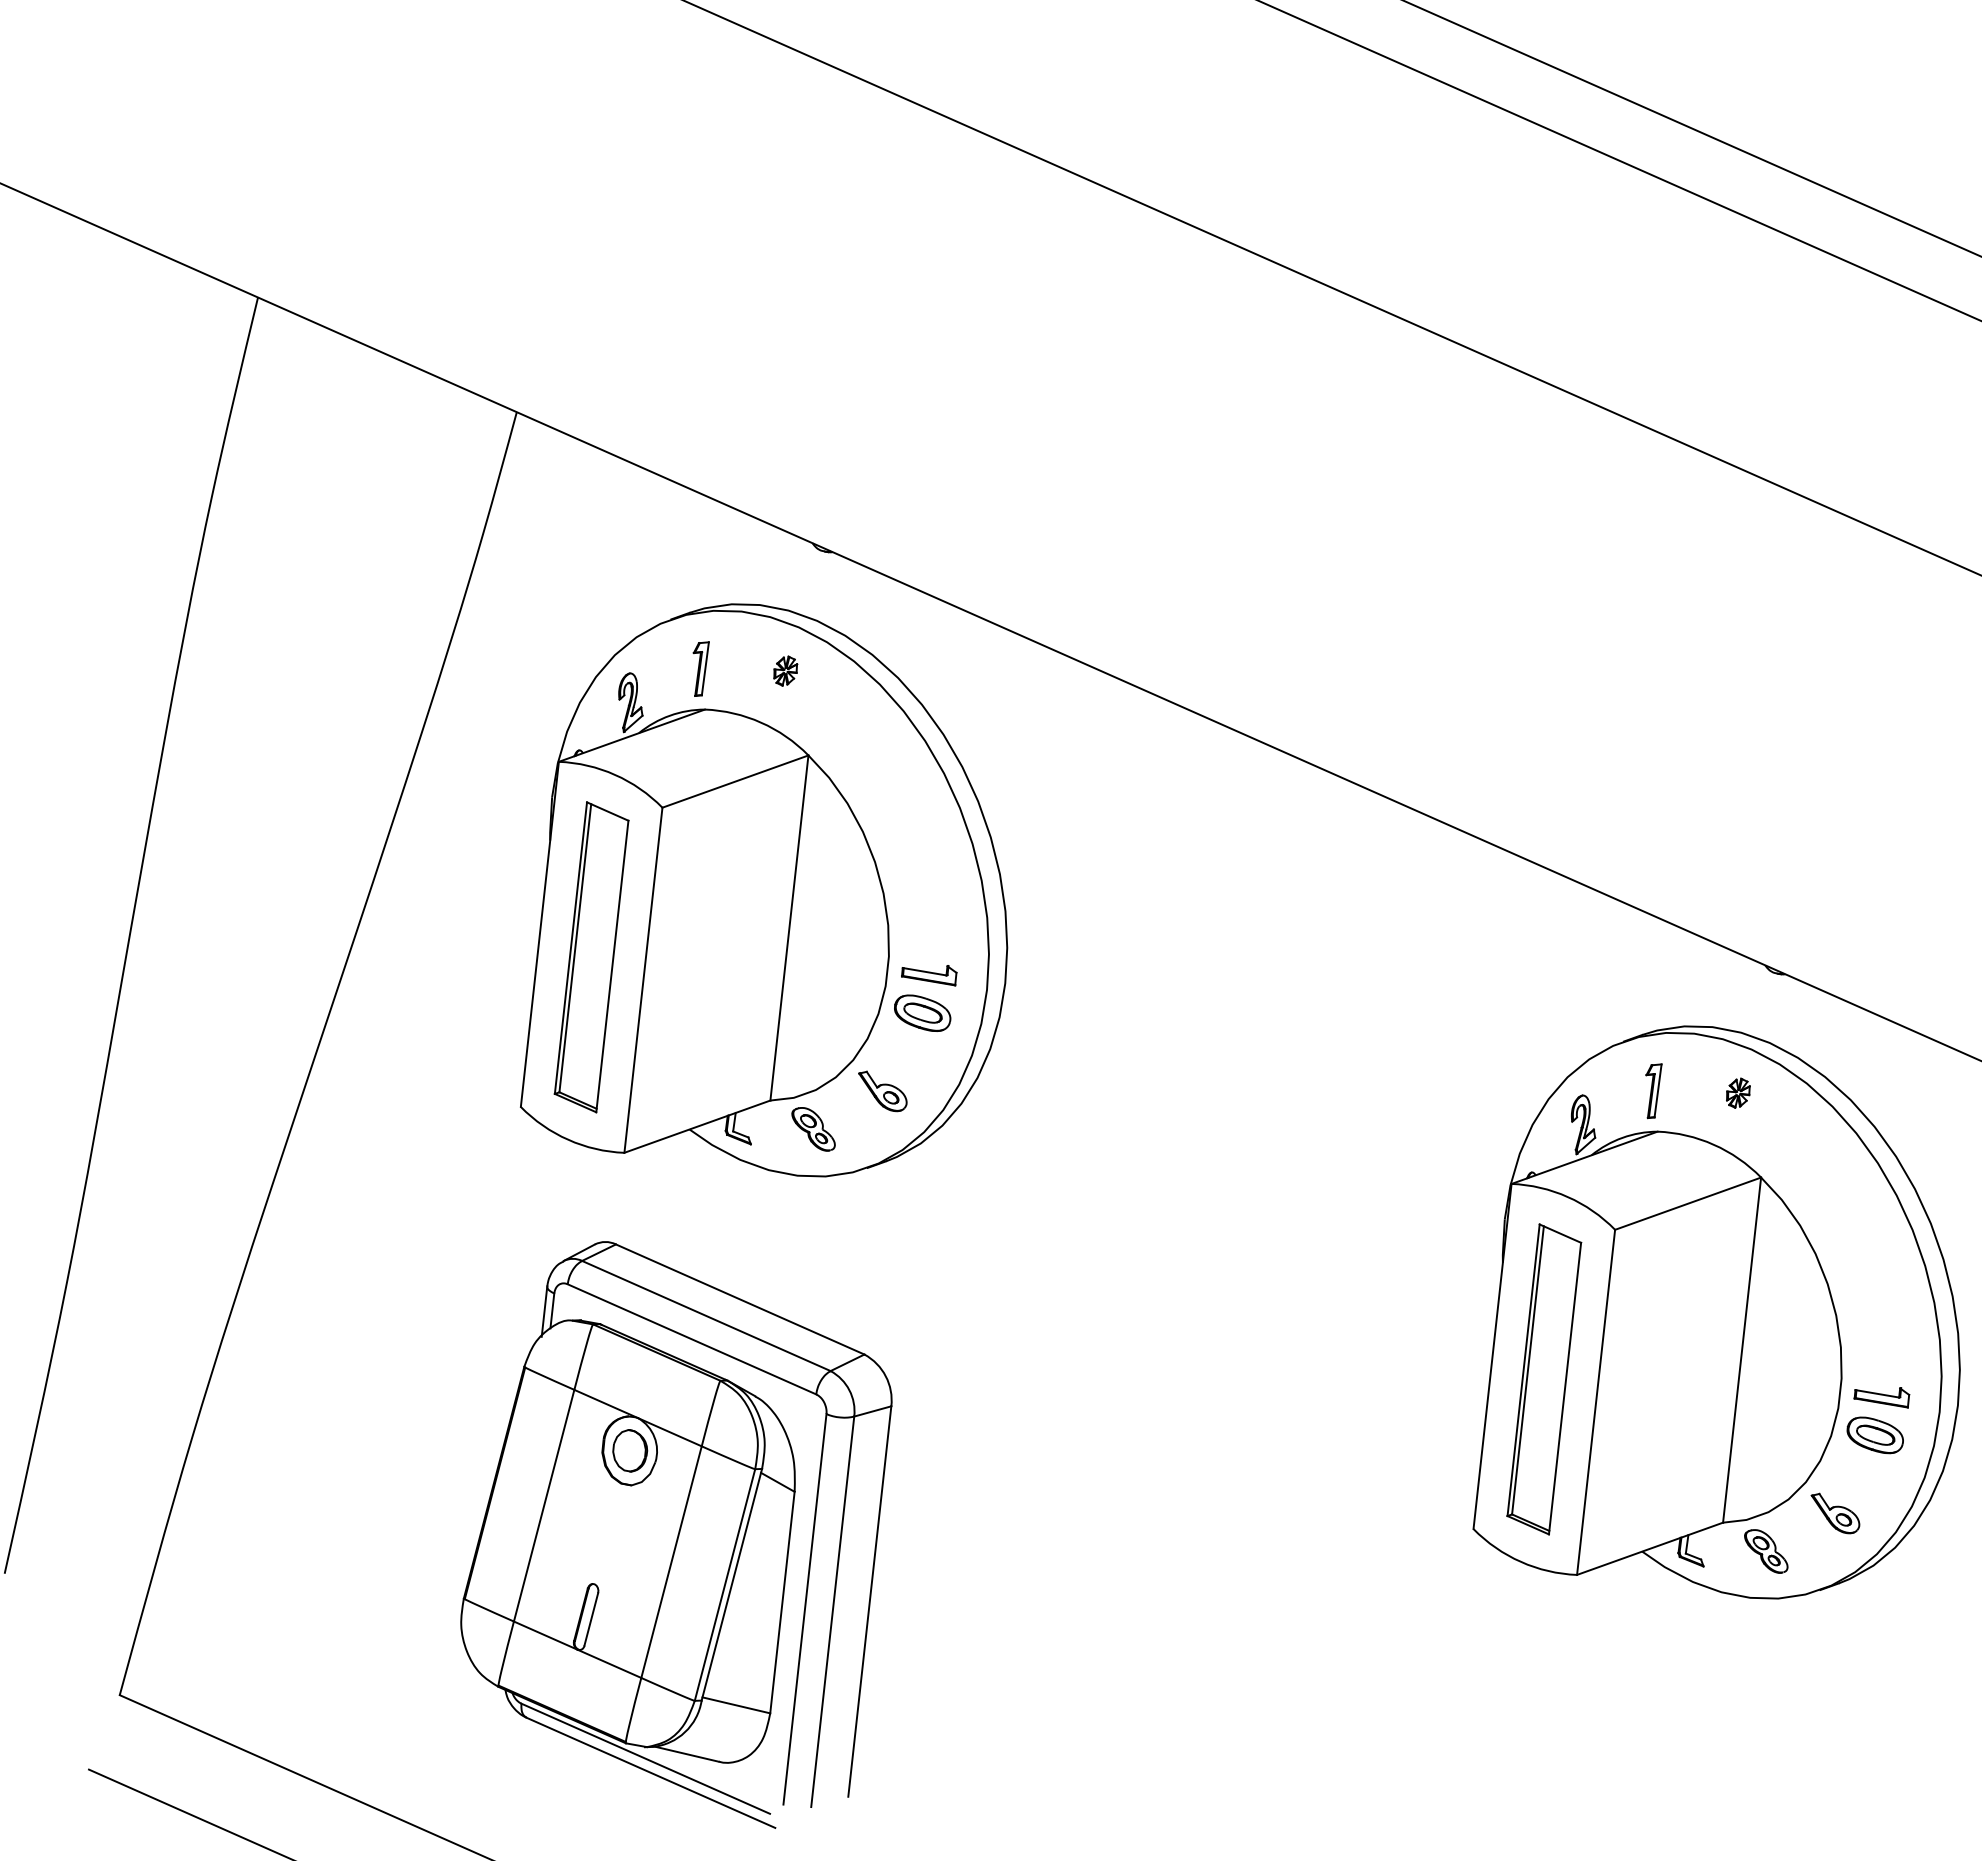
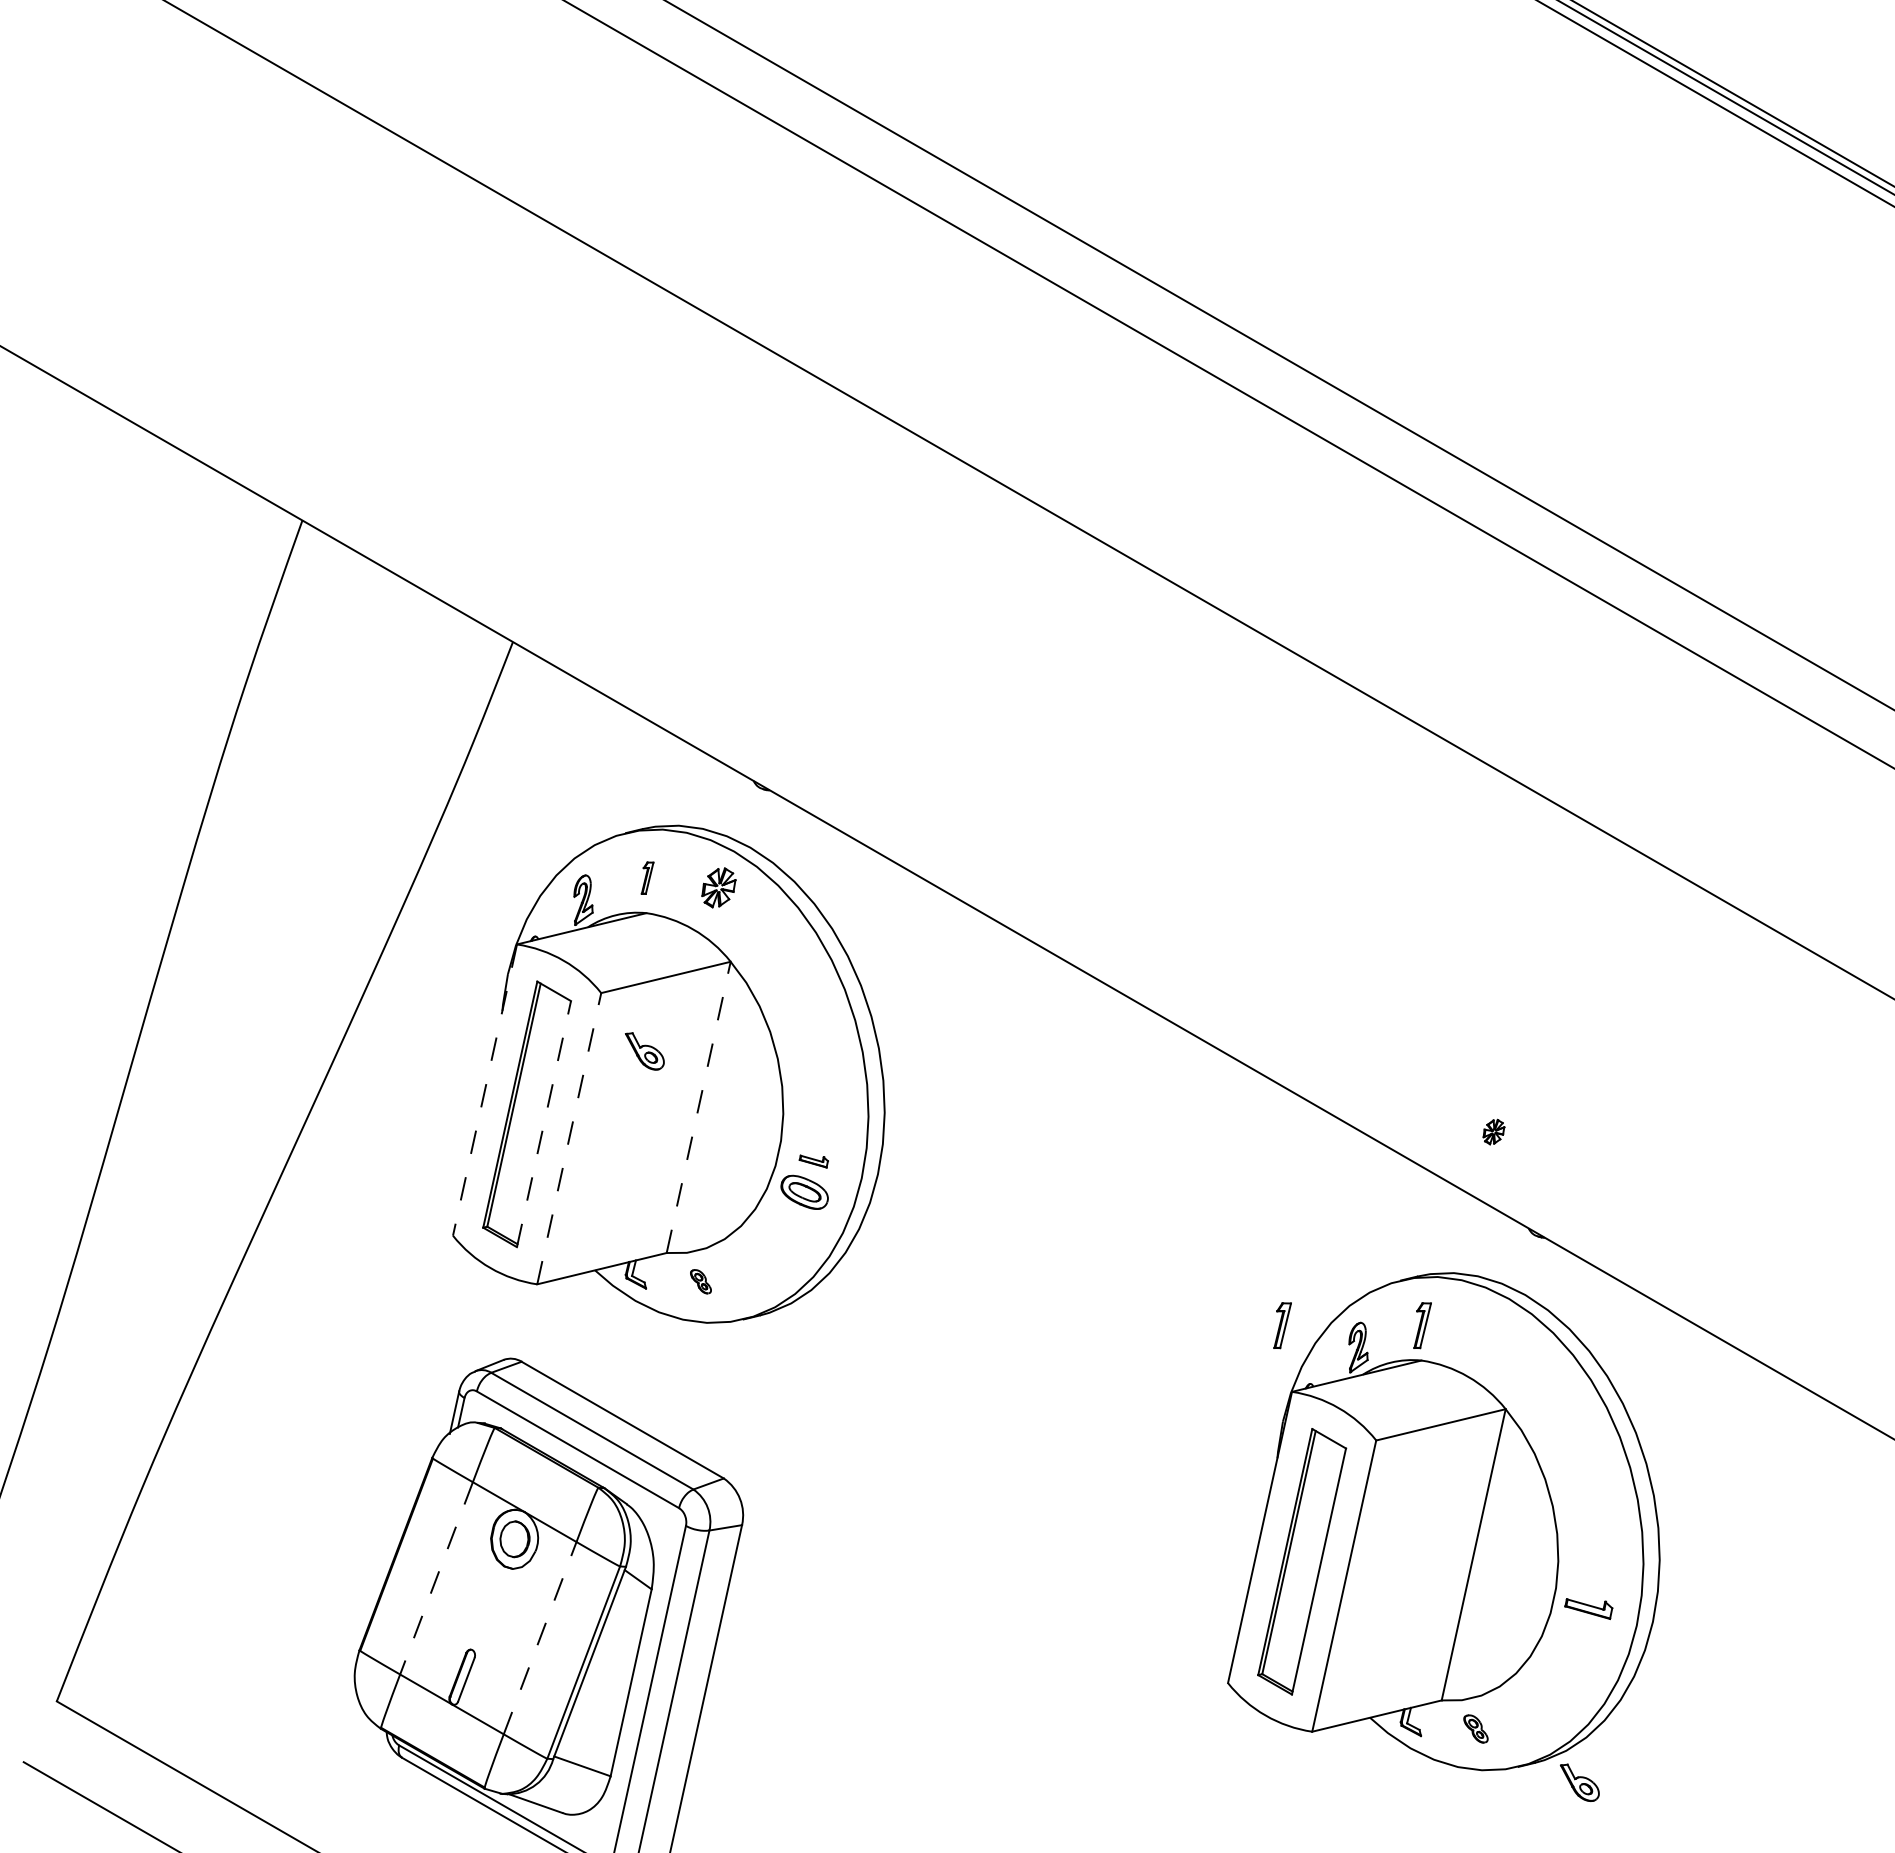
part: (701, 668) -> (647, 877), size x0.7
part: (785, 670) -> (718, 887), size x1.6
line: (789, 926) -> (698, 1106), solid -> dashed
line: (539, 934) -> (484, 1090), solid -> dashed
line: (611, 967) -> (543, 1124), solid -> dashed
part: (929, 976) -> (813, 1161), size x0.6
line: (643, 979) -> (569, 1138), solid -> dashed
part: (882, 1091) -> (644, 1051), moved
part: (1737, 1092) -> (1493, 1131), moved
part: (1492, 1108) -> (1282, 1325), added
part: (813, 1129) -> (700, 1281), size x0.6
part: (1875, 1435) -> (1579, 1639), removed
line: (544, 1505) -> (436, 1578), solid -> dashed
part: (1835, 1513) -> (1579, 1782), moved
part: (1765, 1550) -> (1475, 1728), size x0.7
line: (671, 1562) -> (540, 1638), solid -> dashed

